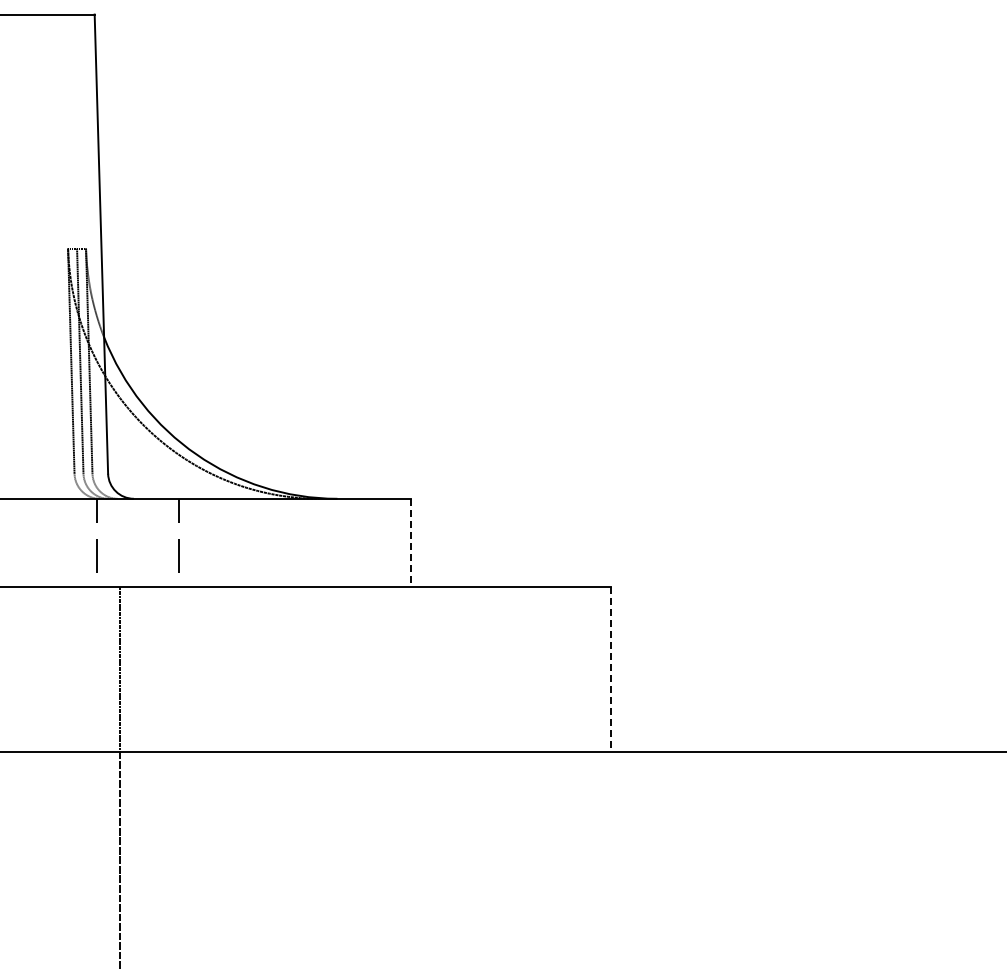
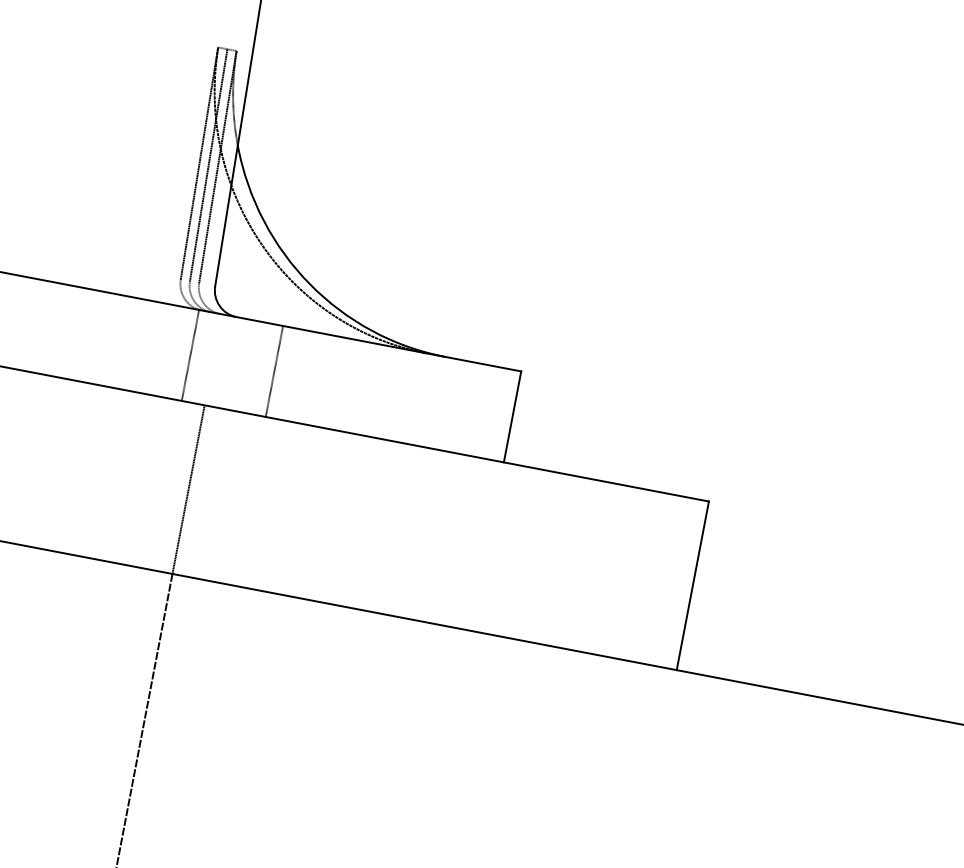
line: (411, 543) -> (512, 417), dashed -> solid
line: (610, 670) -> (692, 586), dashed -> solid

